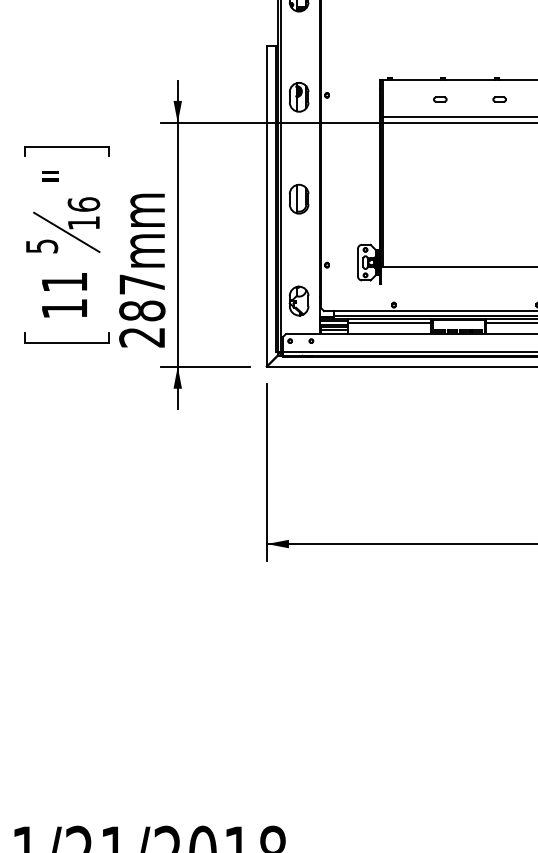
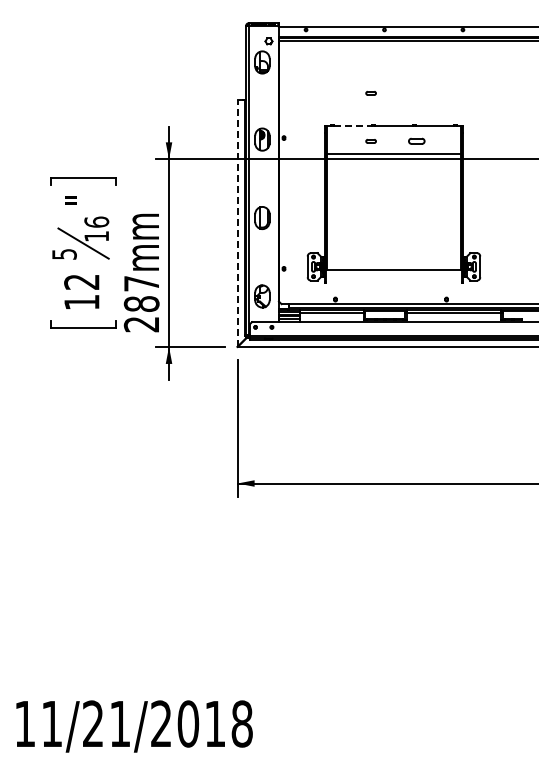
part: (439, 37) -> (370, 93), added
line: (416, 80) -> (352, 126), solid -> dashed
part: (499, 99) -> (416, 141), size x1.6
line: (266, 206) -> (237, 223), solid -> dashed
text: (64, 281) -> (81, 281), 11 -> 12

